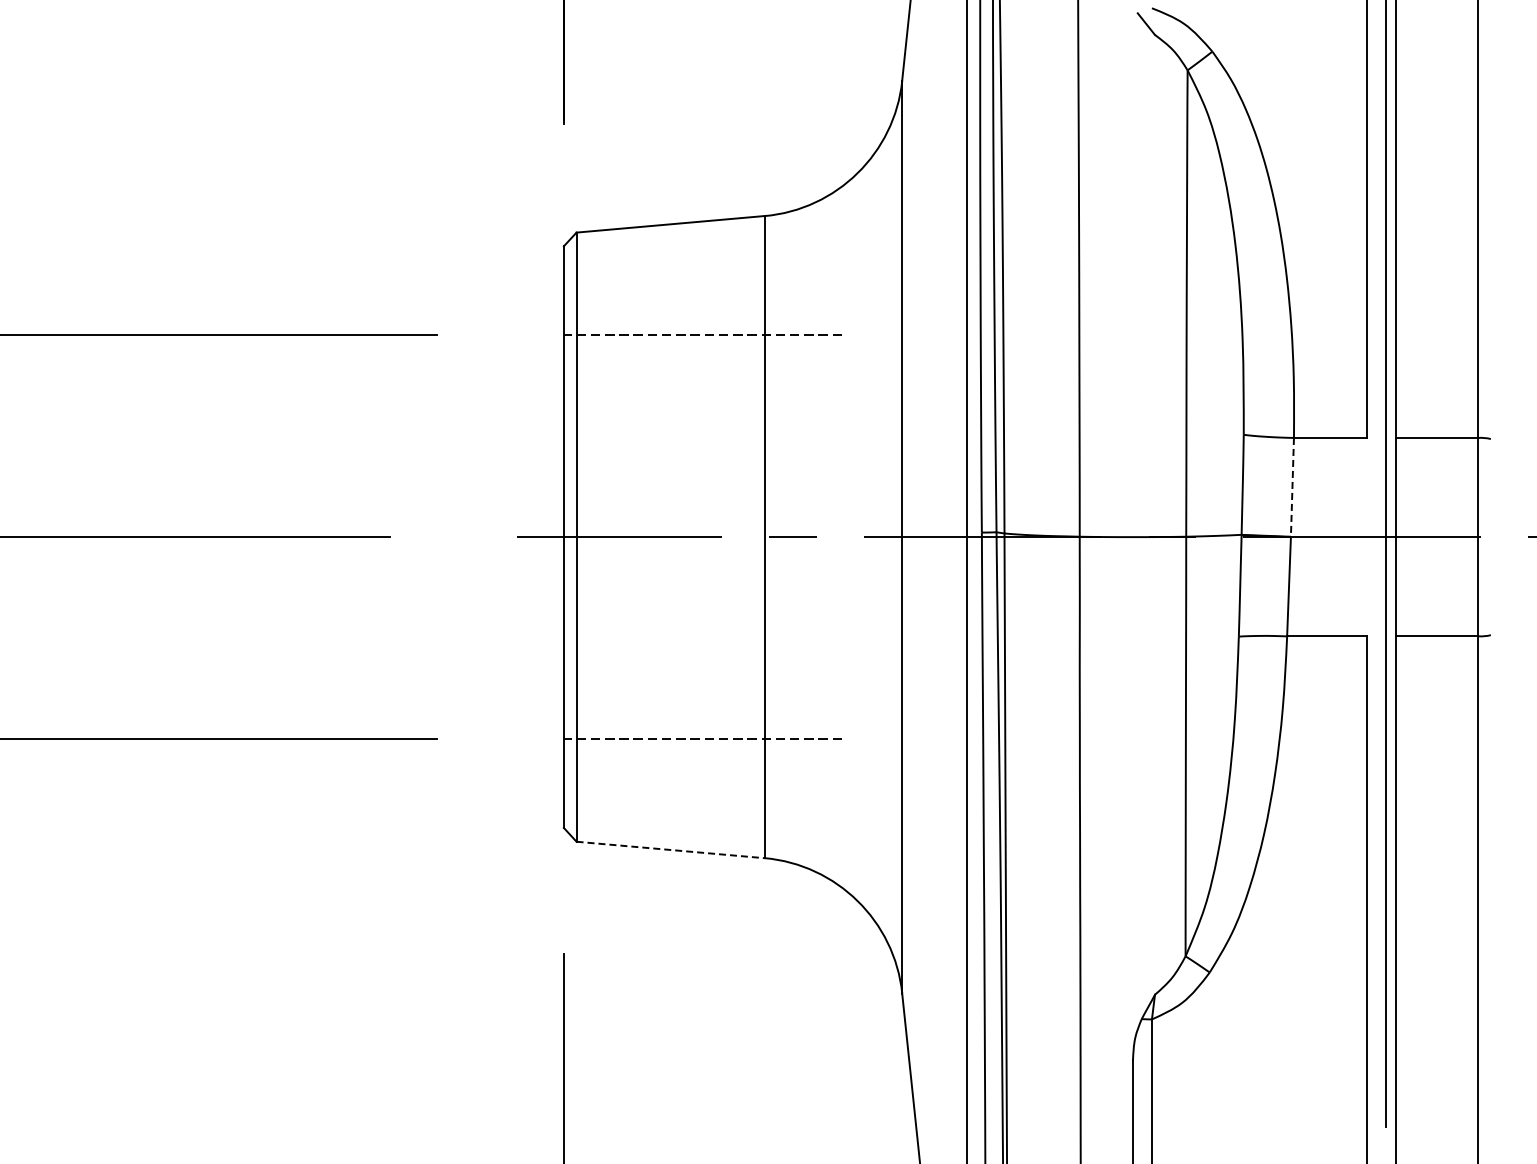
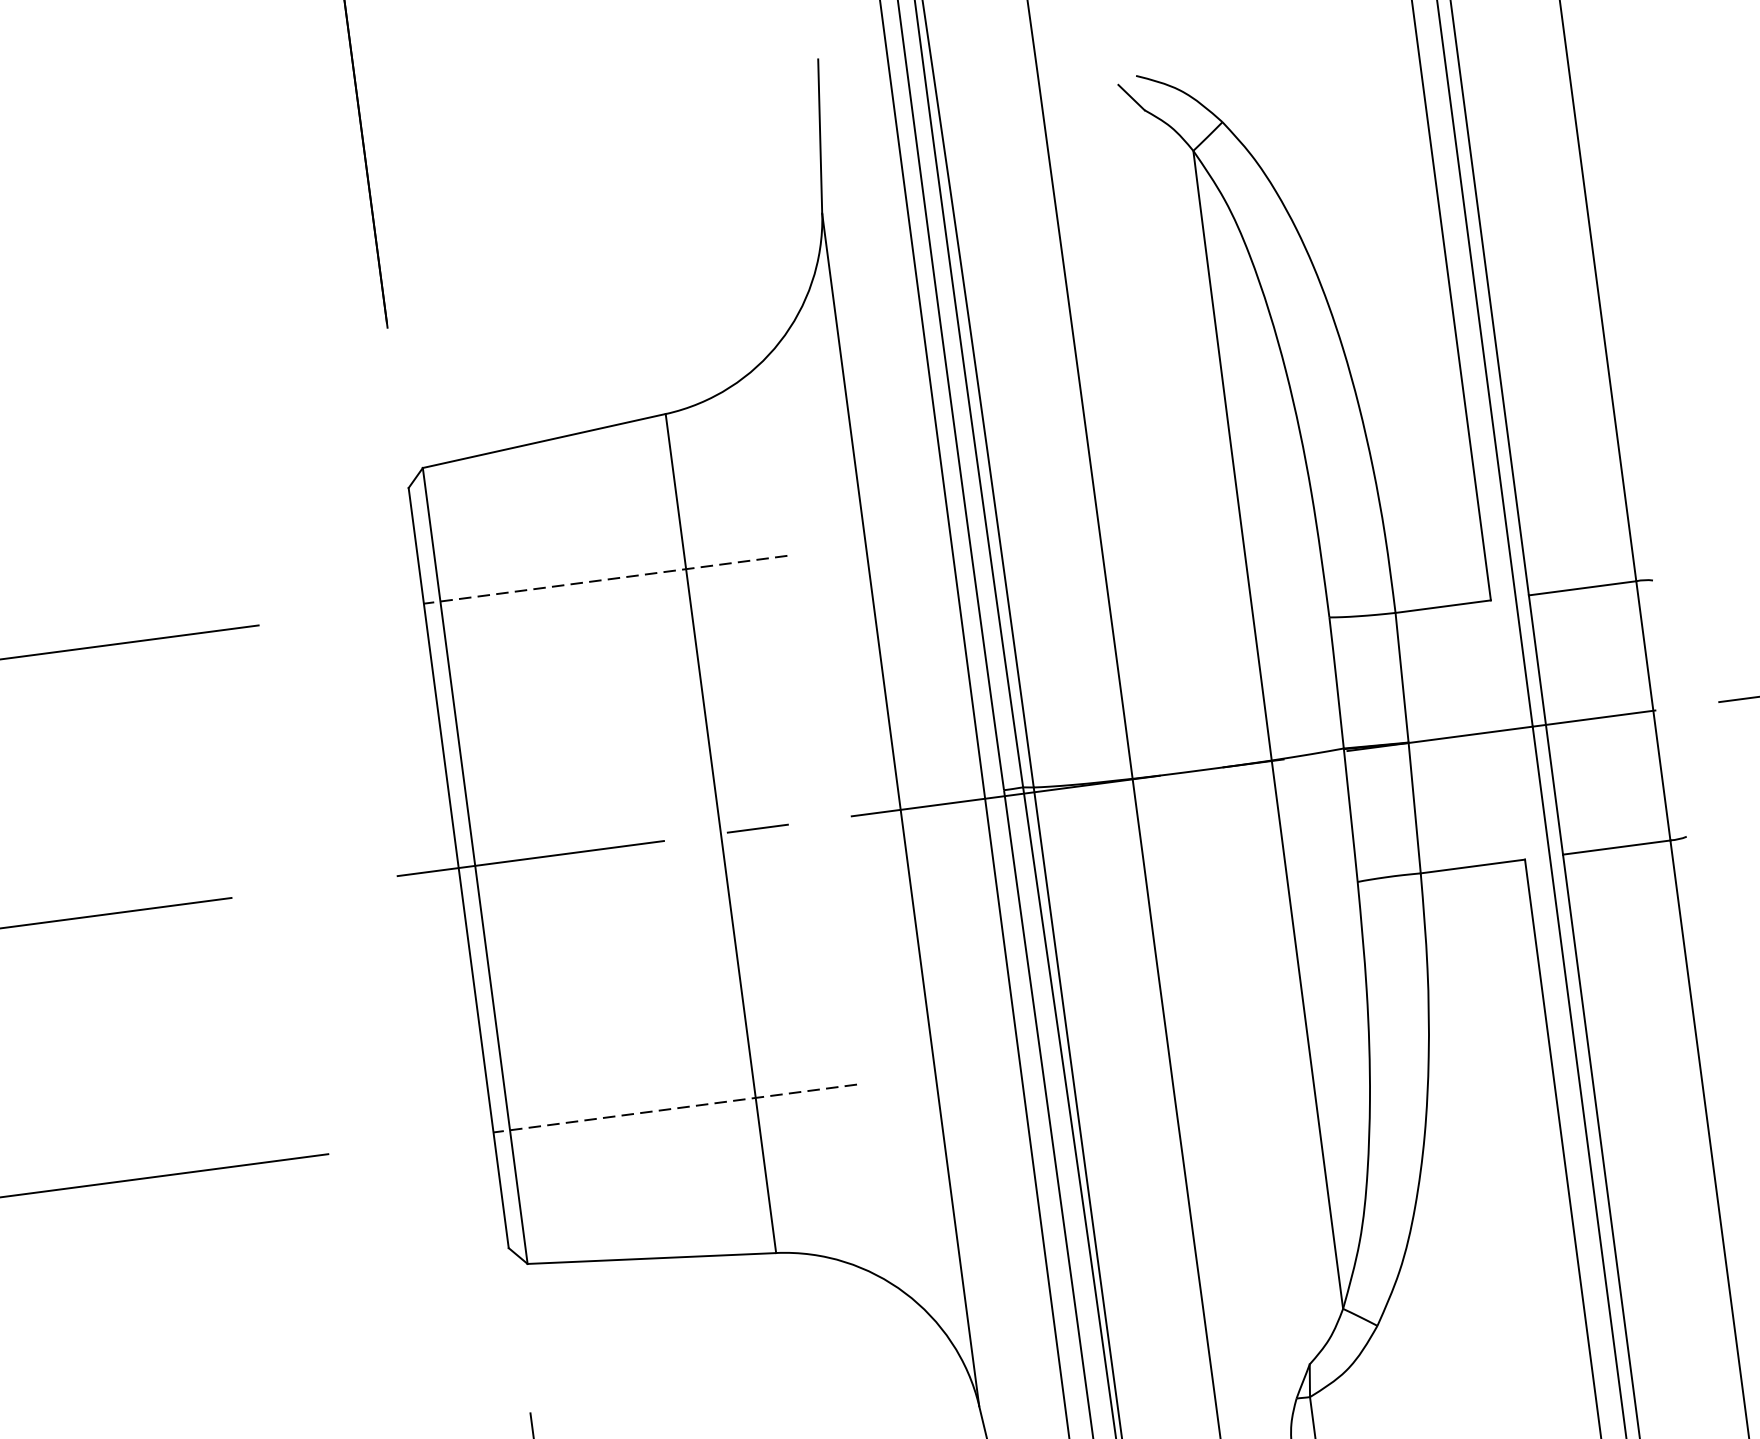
line: (1292, 487) -> (1402, 677), dashed -> solid
line: (671, 850) -> (653, 1259), dashed -> solid

